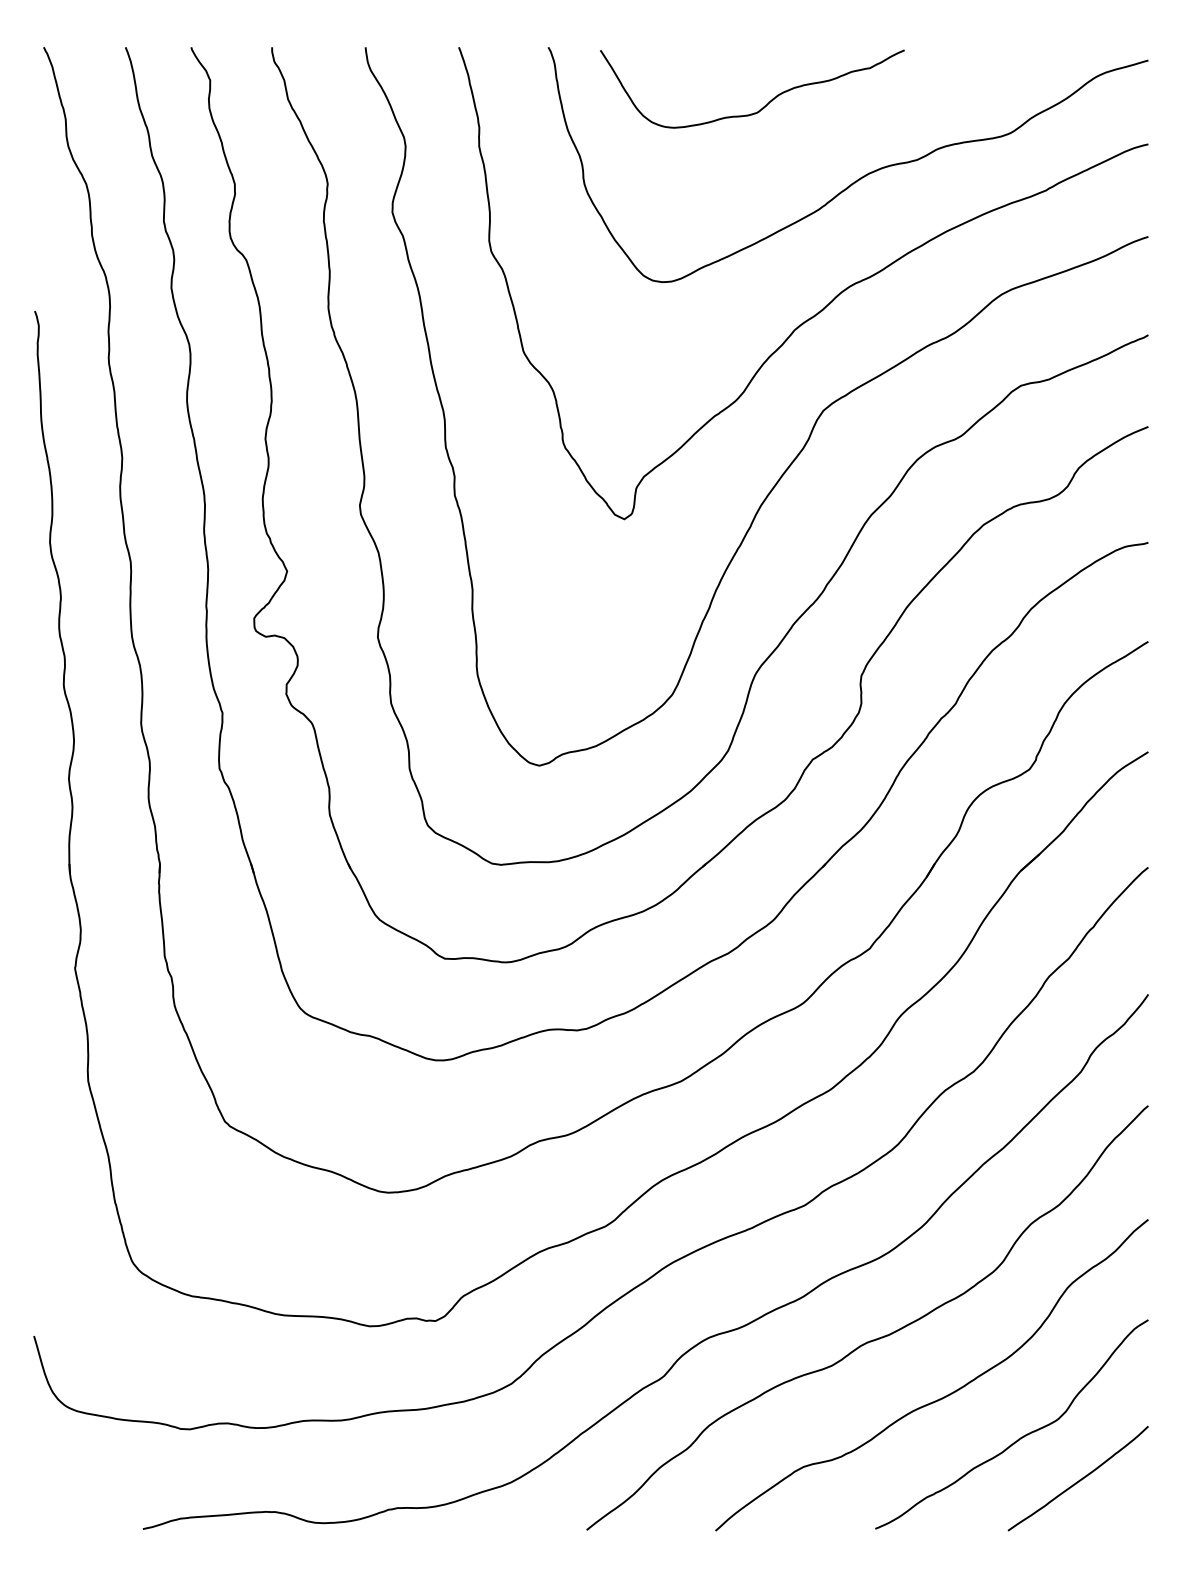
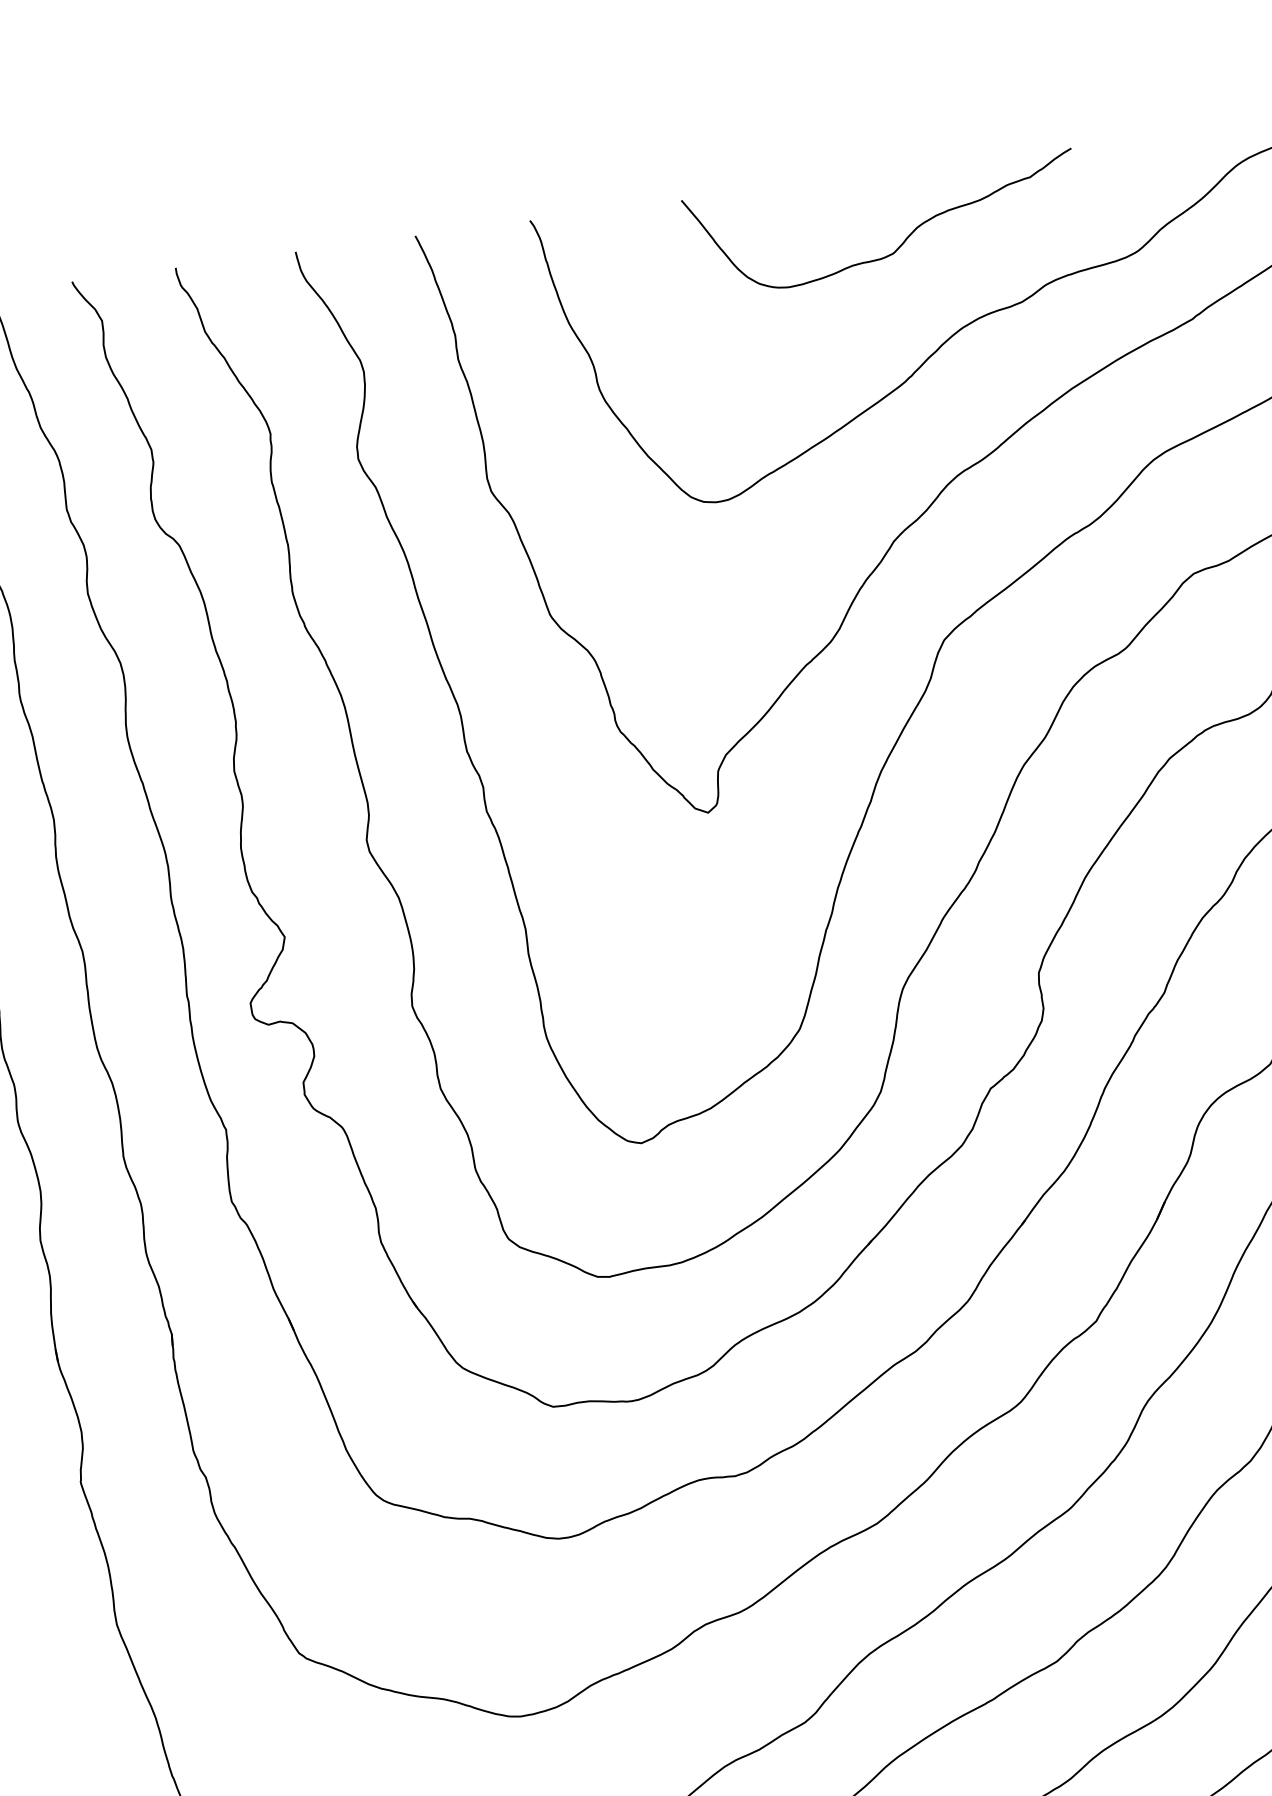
curve: (764, 105) -> (901, 243), moved

